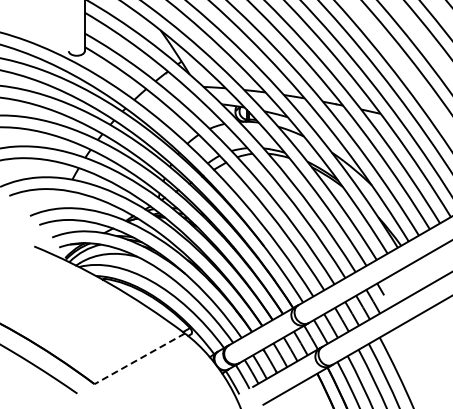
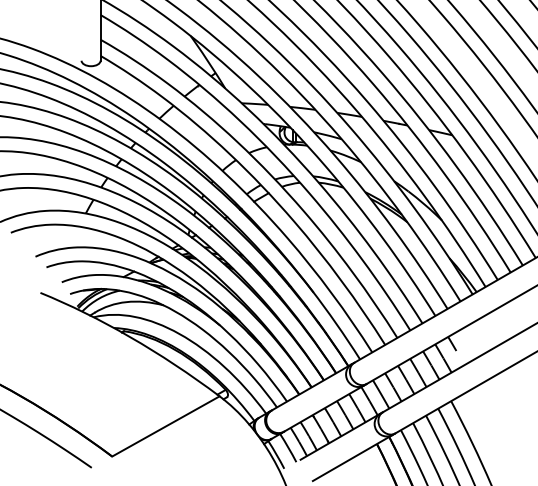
line: (139, 358) -> (165, 426), dashed -> solid

